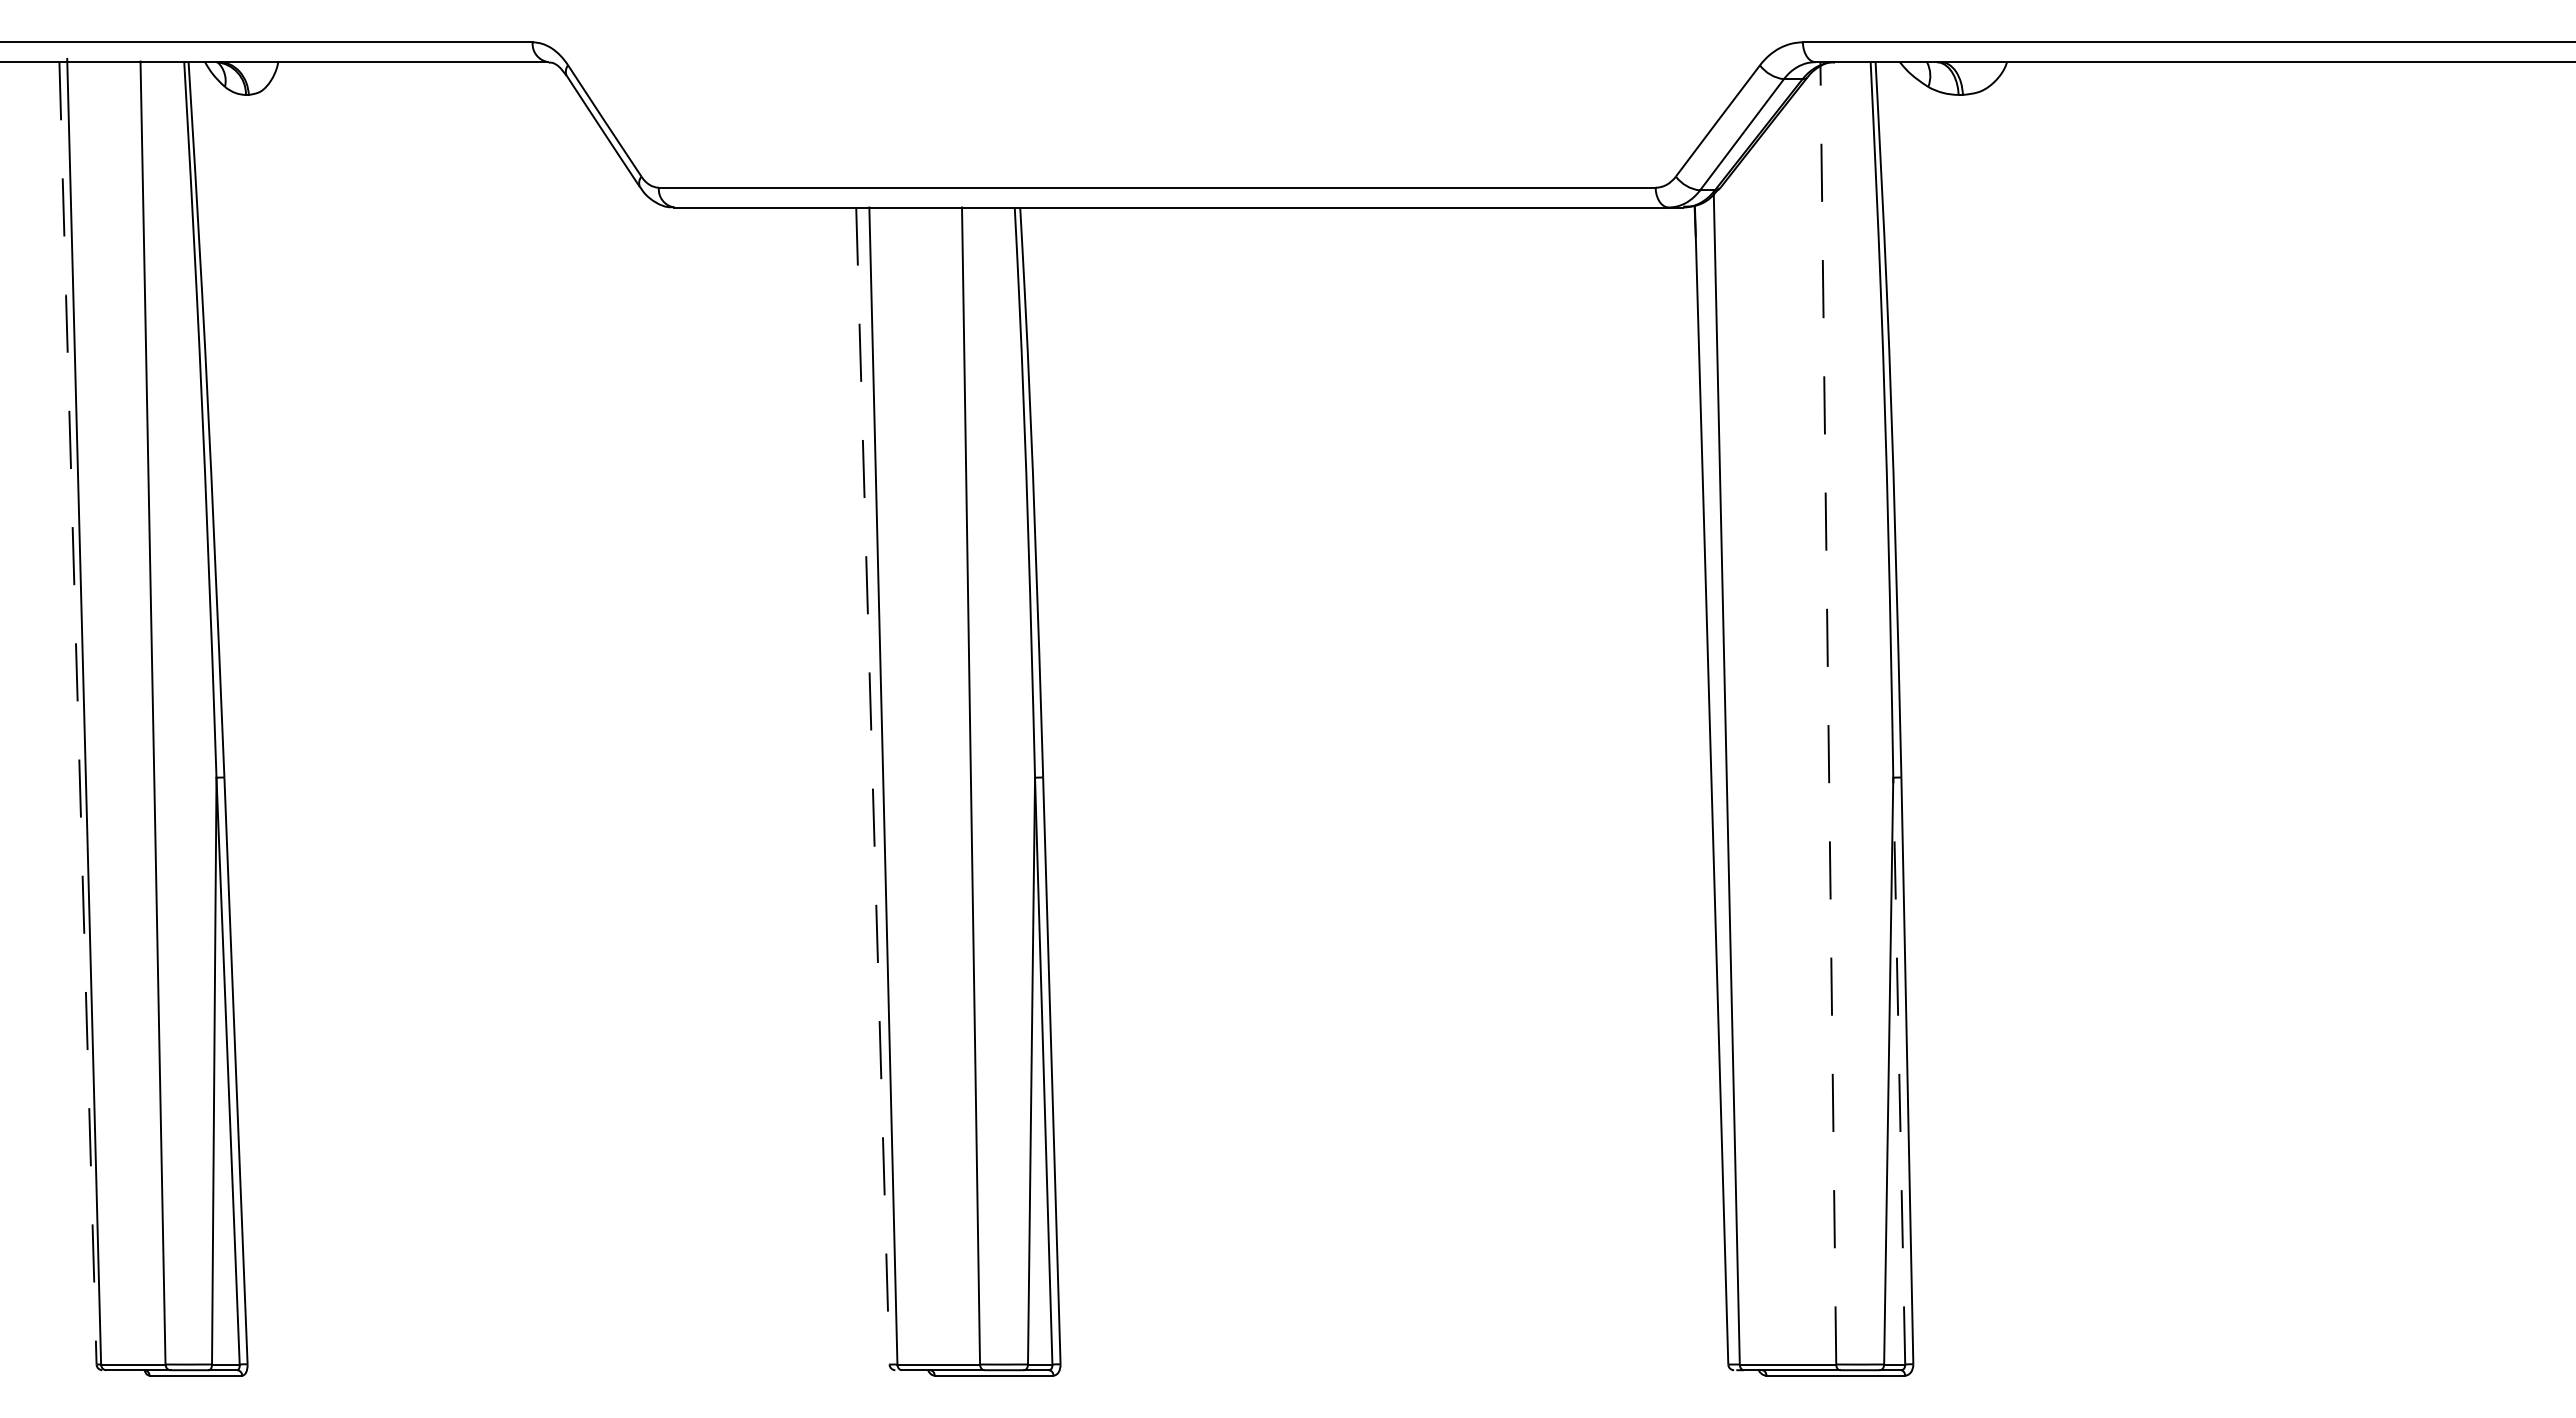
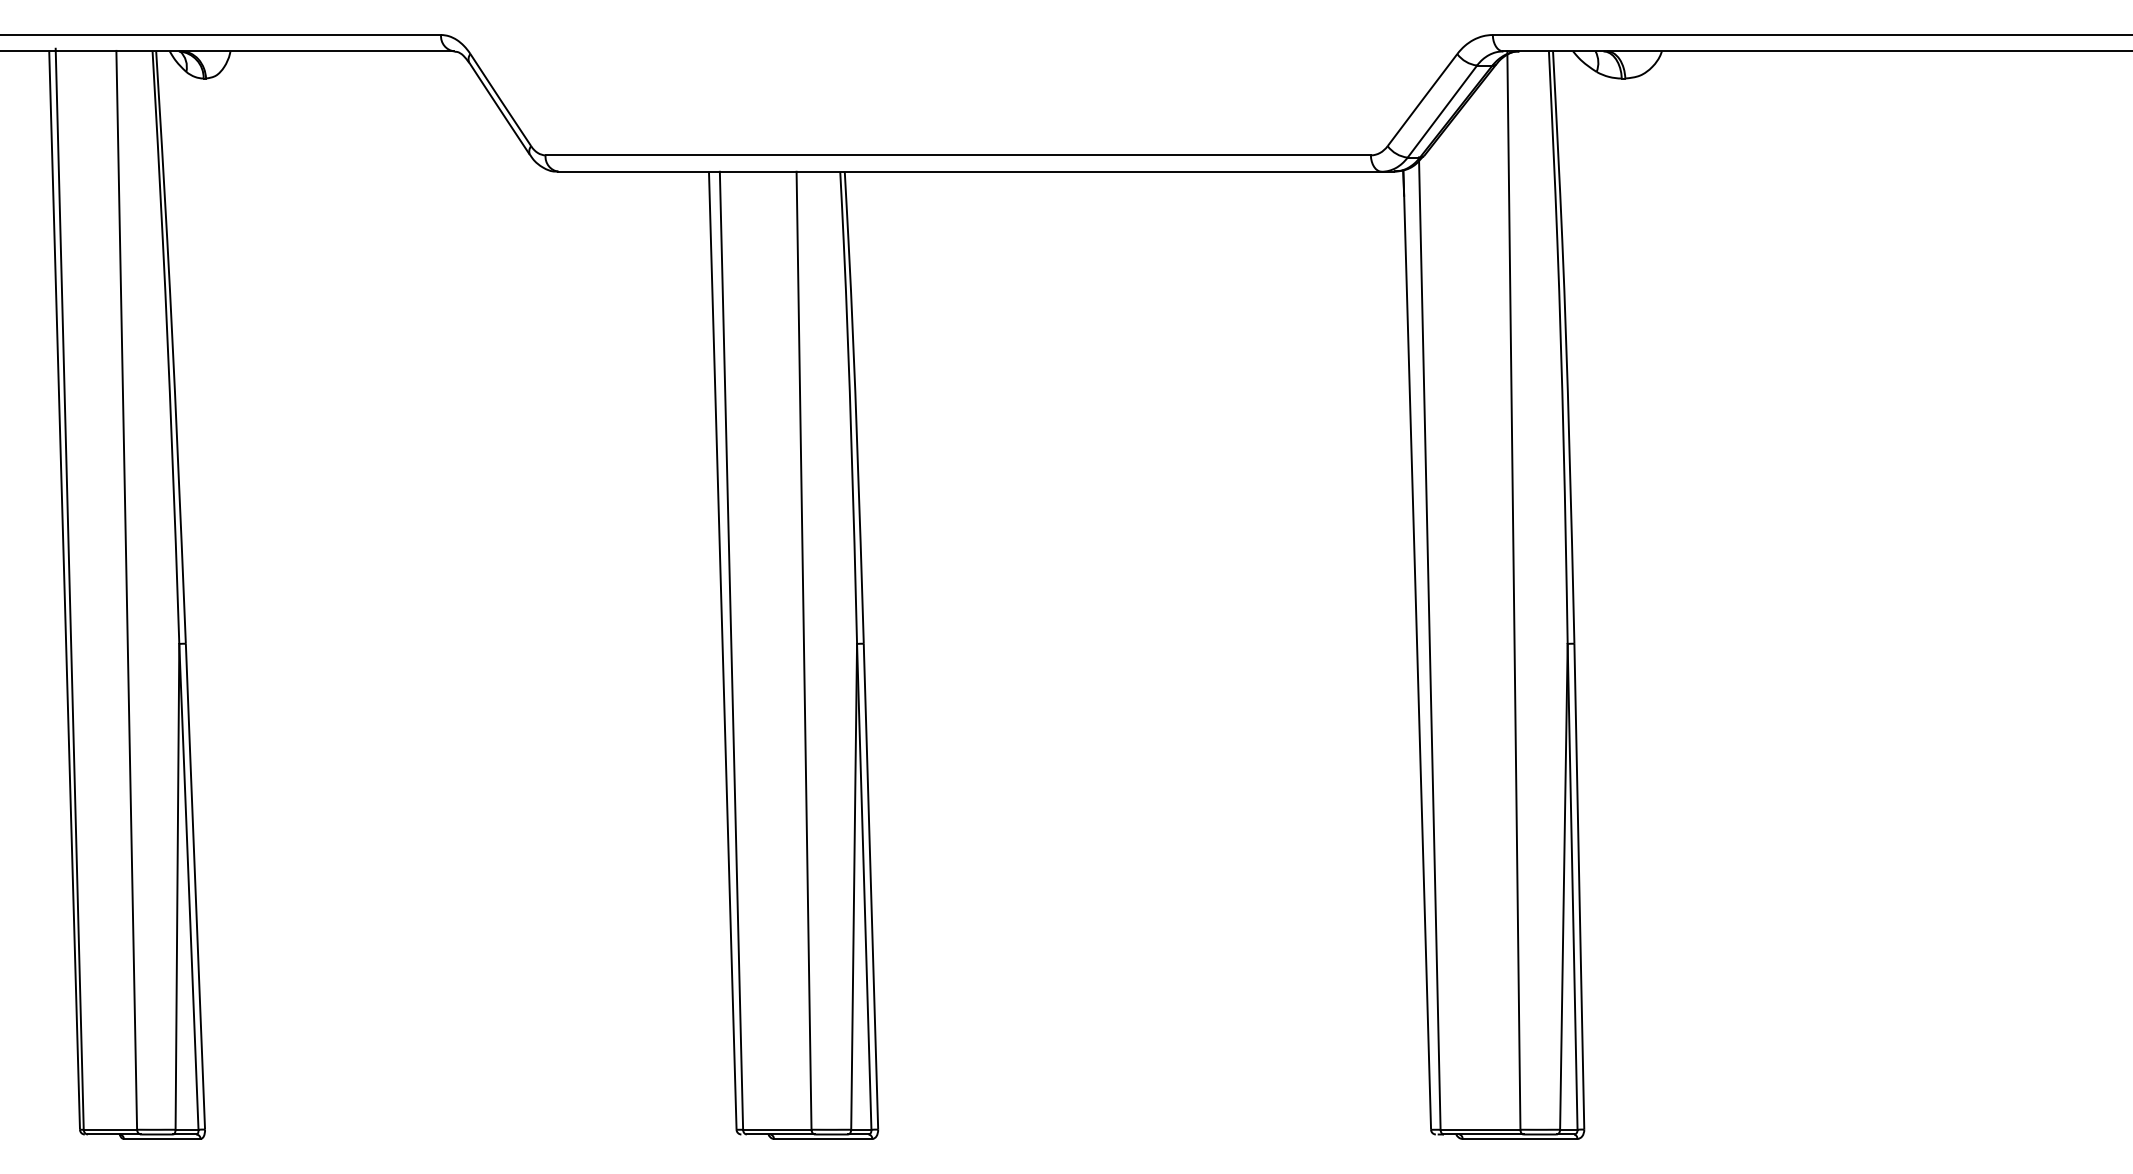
line: (1828, 712) -> (1514, 589), dashed -> solid
line: (77, 713) -> (64, 590), dashed -> solid
line: (872, 786) -> (722, 651), dashed -> solid
line: (1899, 1070) -> (1572, 886), dashed -> solid

